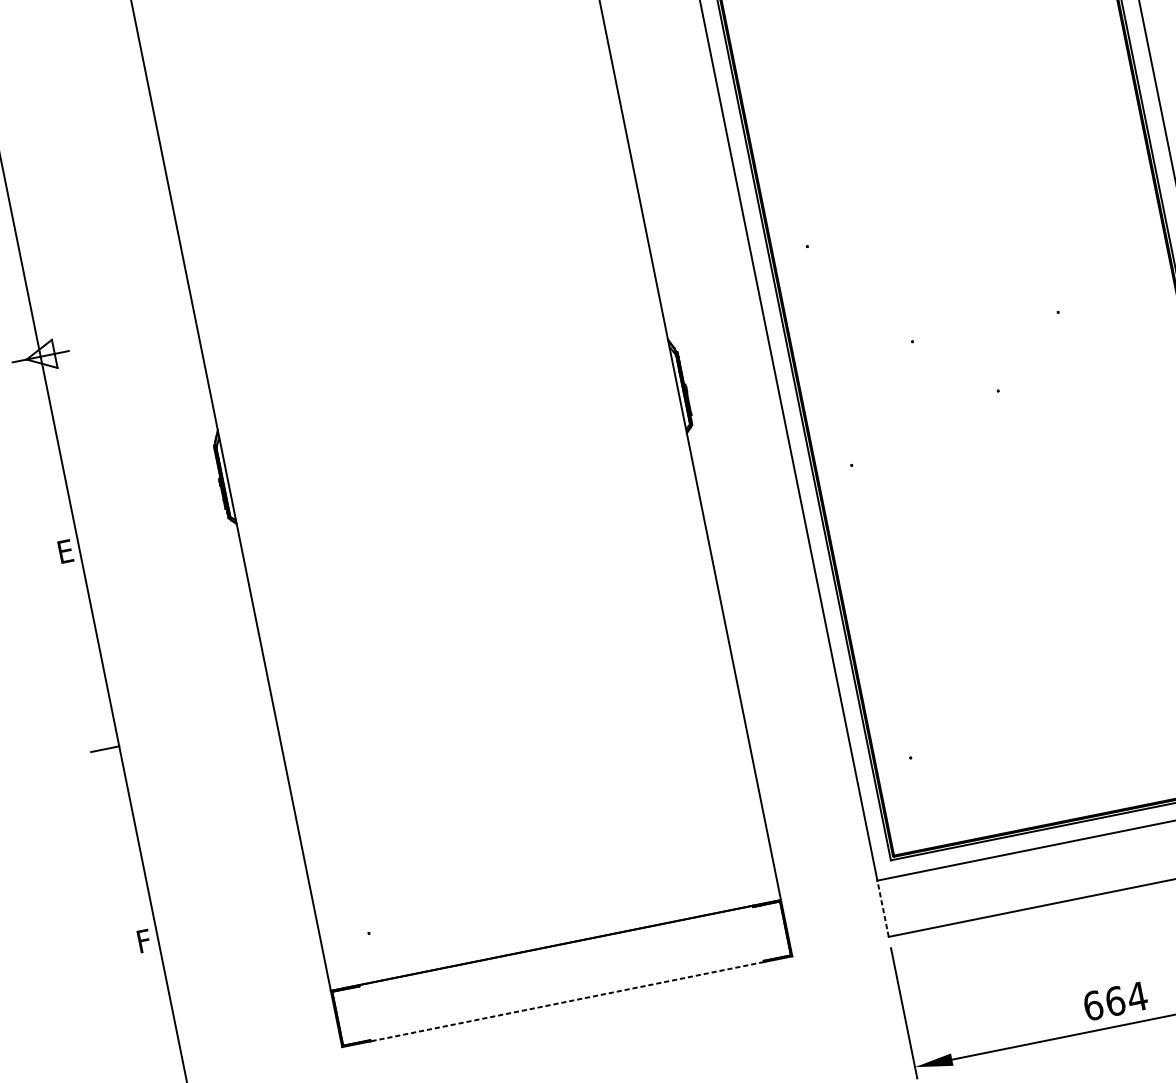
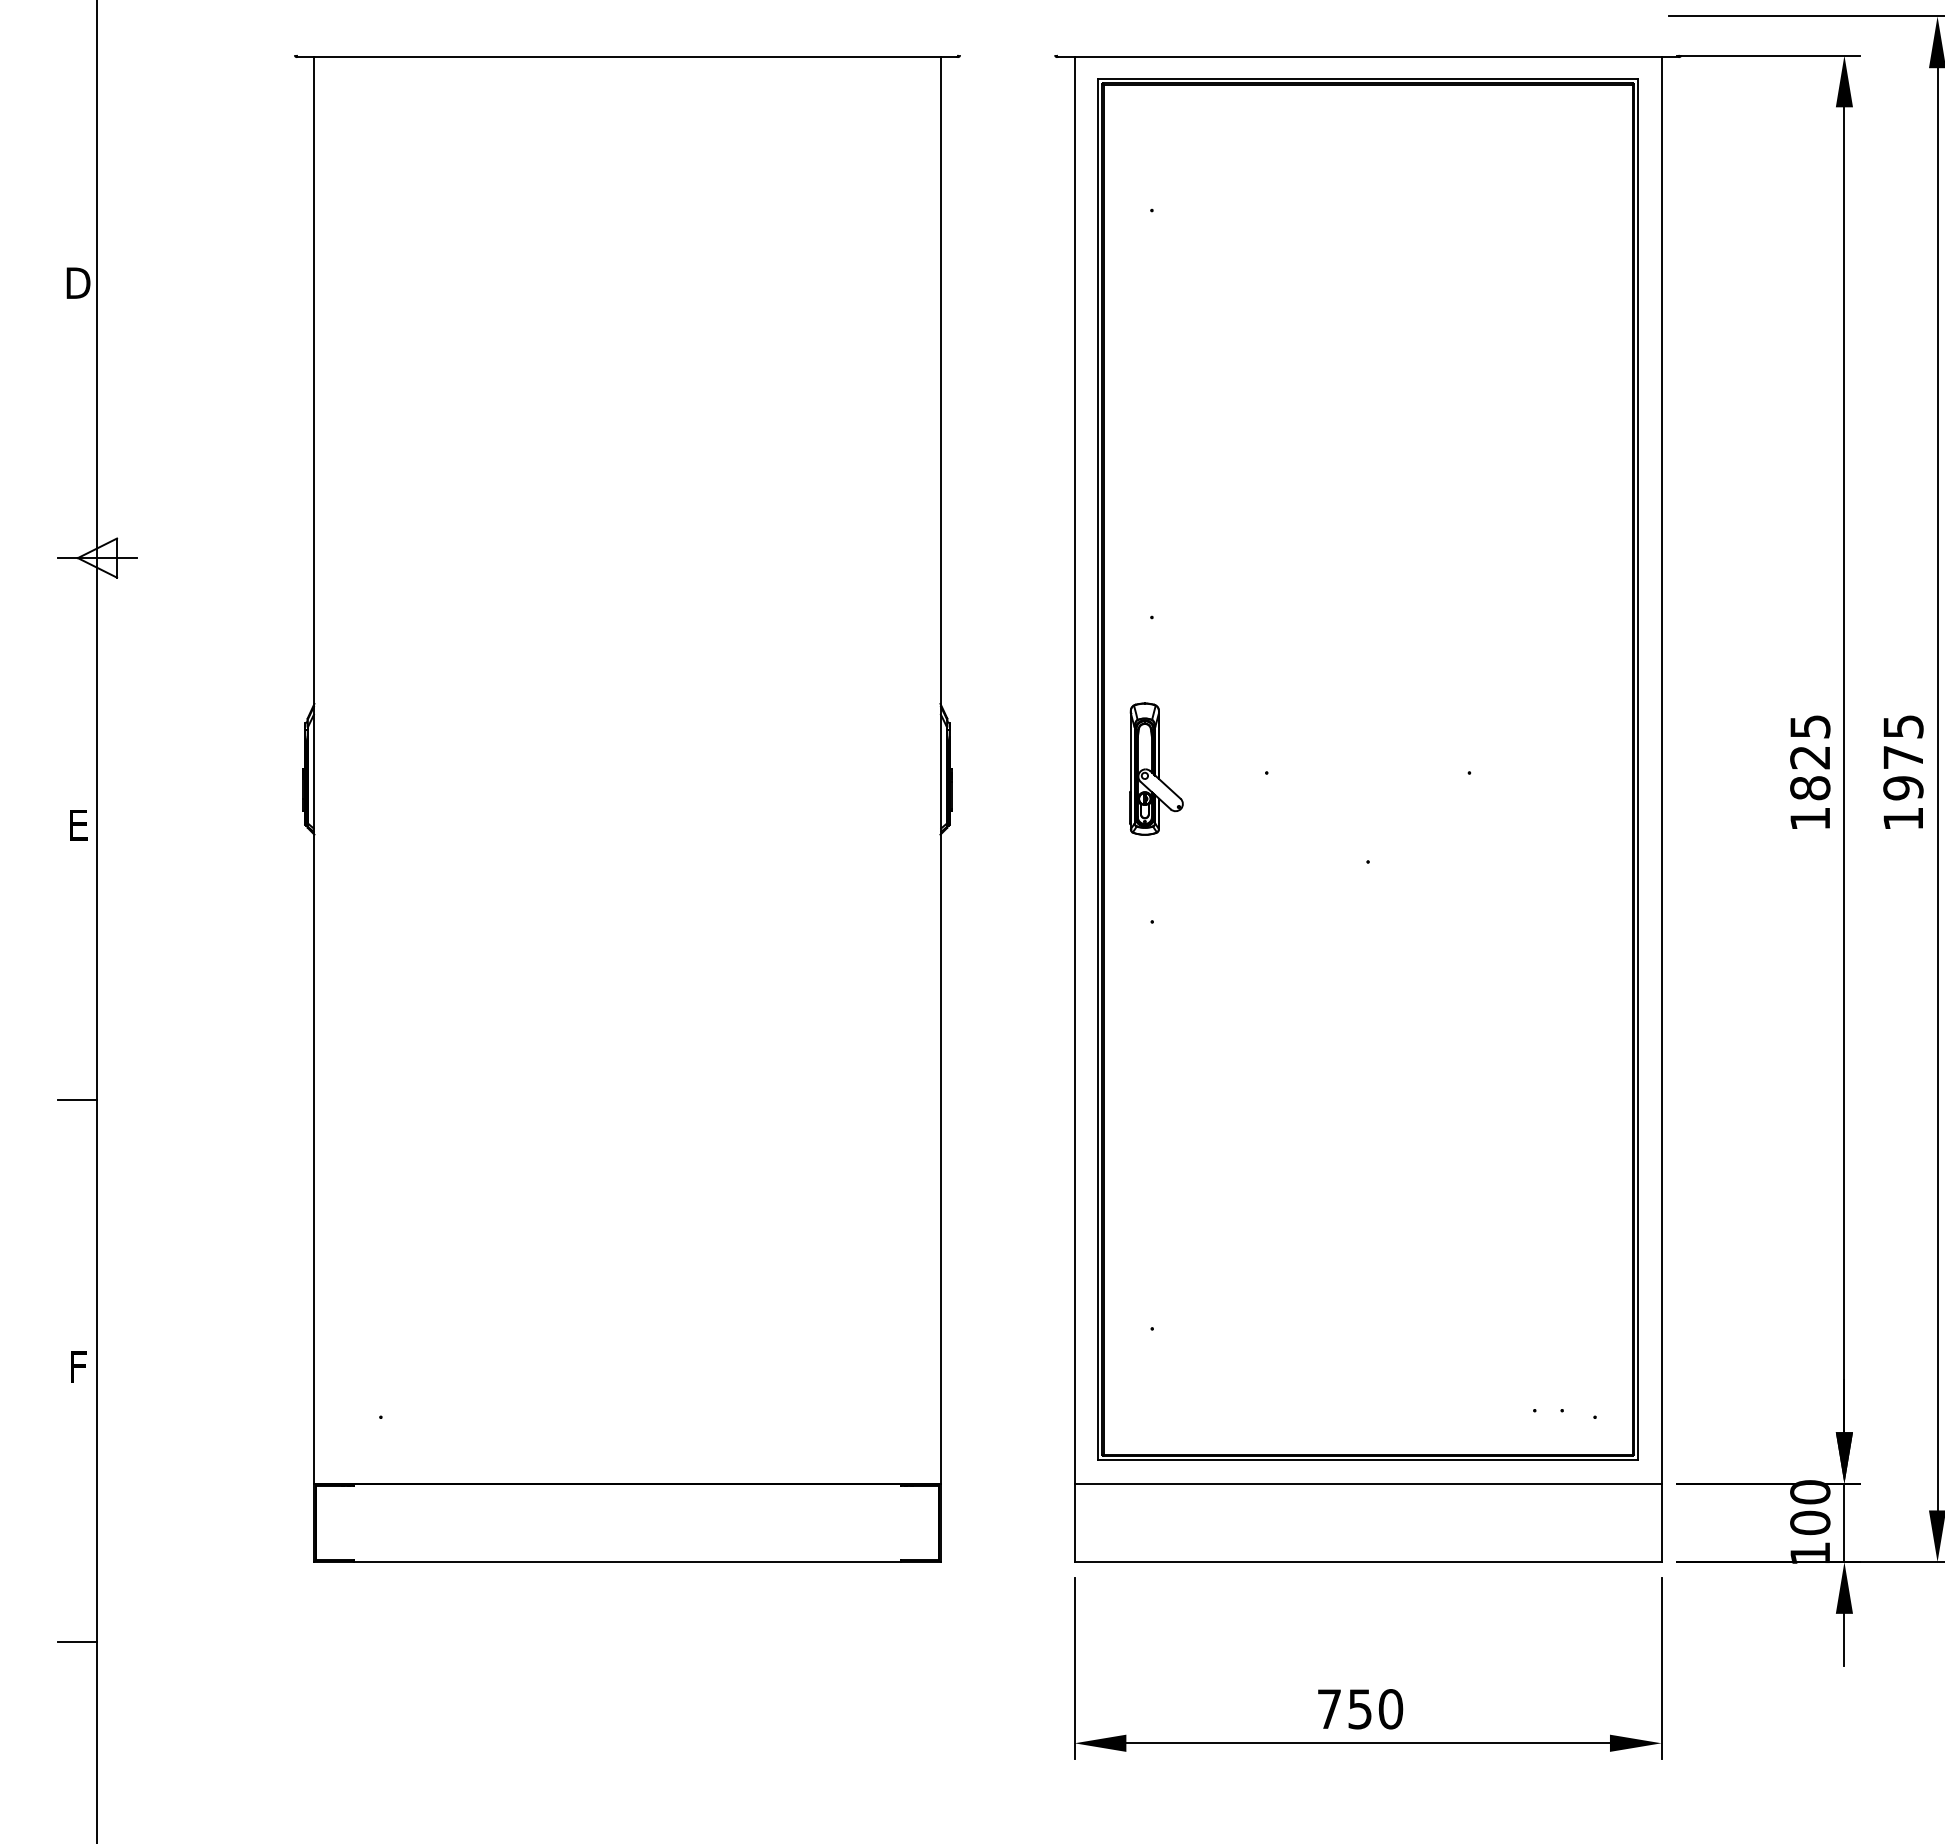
part: (832, 354) -> (1156, 768), added
line: (882, 908) -> (1074, 1522), dashed -> solid
line: (567, 1001) -> (627, 1562), dashed -> solid
text: (1115, 1001) -> (1360, 1709), 664 -> 750

